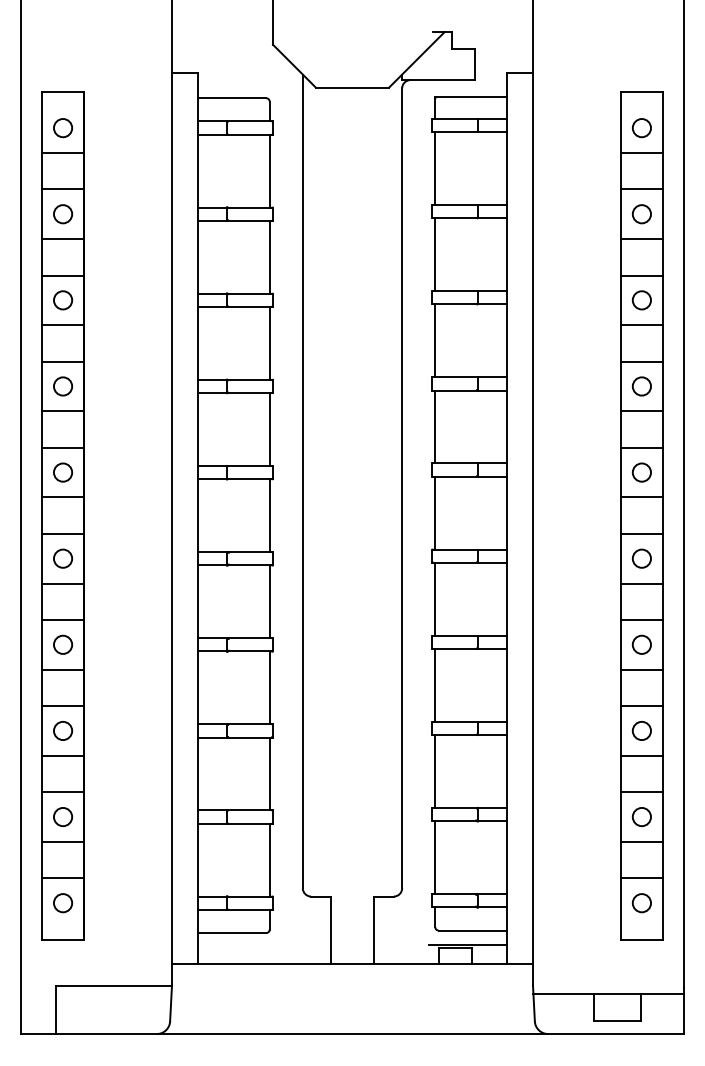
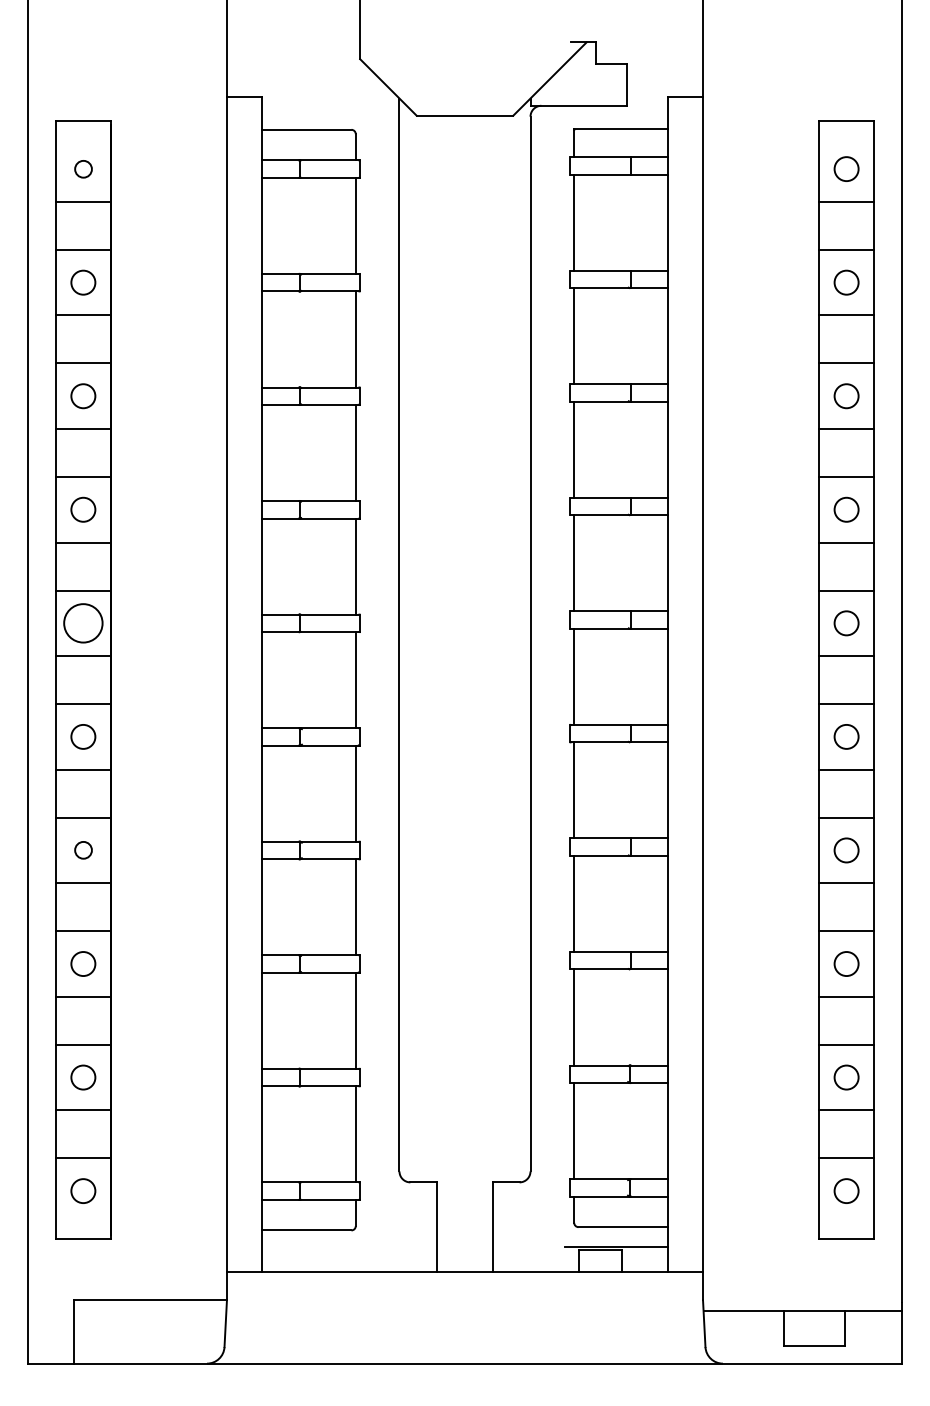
circle: (63, 128) -> (83, 169), size x0.7
circle: (63, 472) -> (83, 623), size x1.6
circle: (63, 644) -> (83, 850), size x0.7

